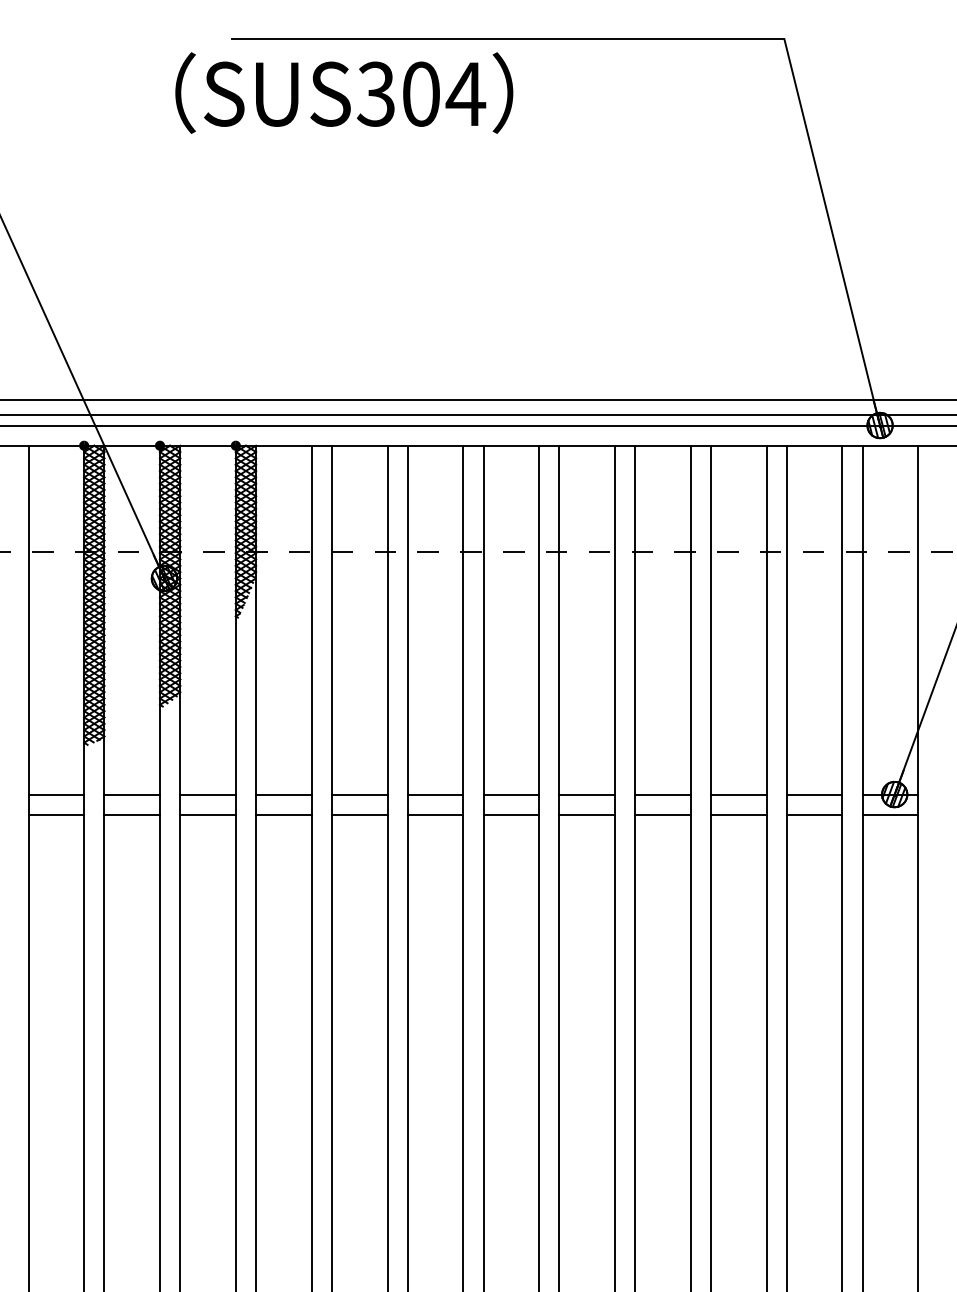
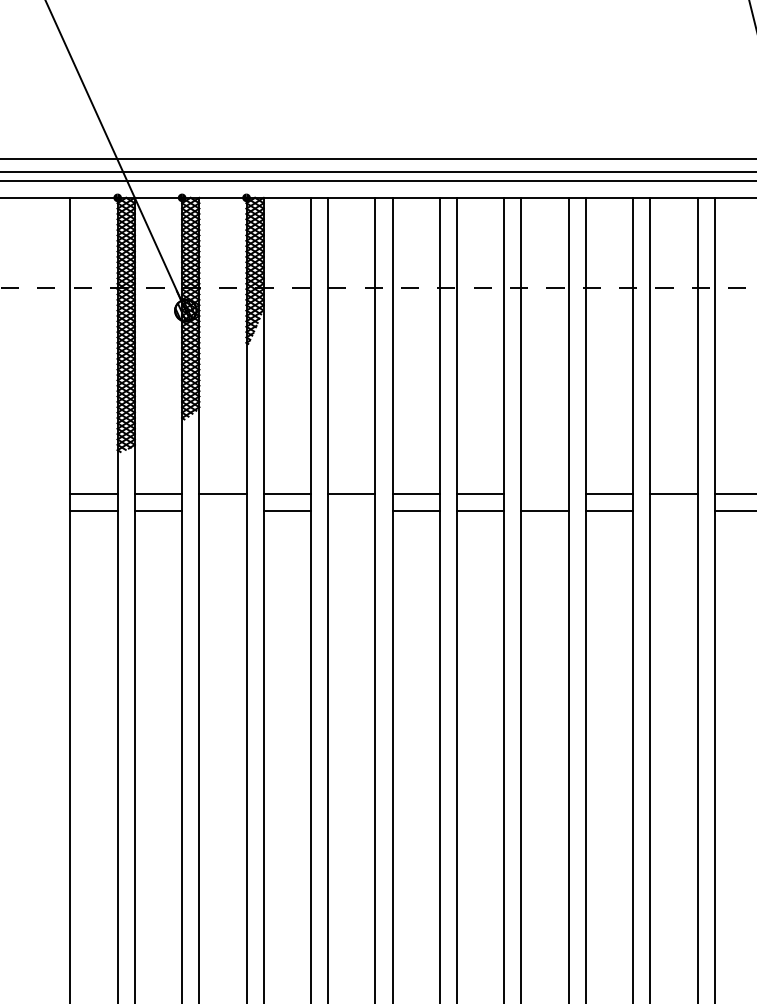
line: (586, 794) -> (544, 494), removed
line: (207, 814) -> (222, 511), removed
line: (359, 814) -> (351, 511), removed
line: (738, 814) -> (673, 511), removed

